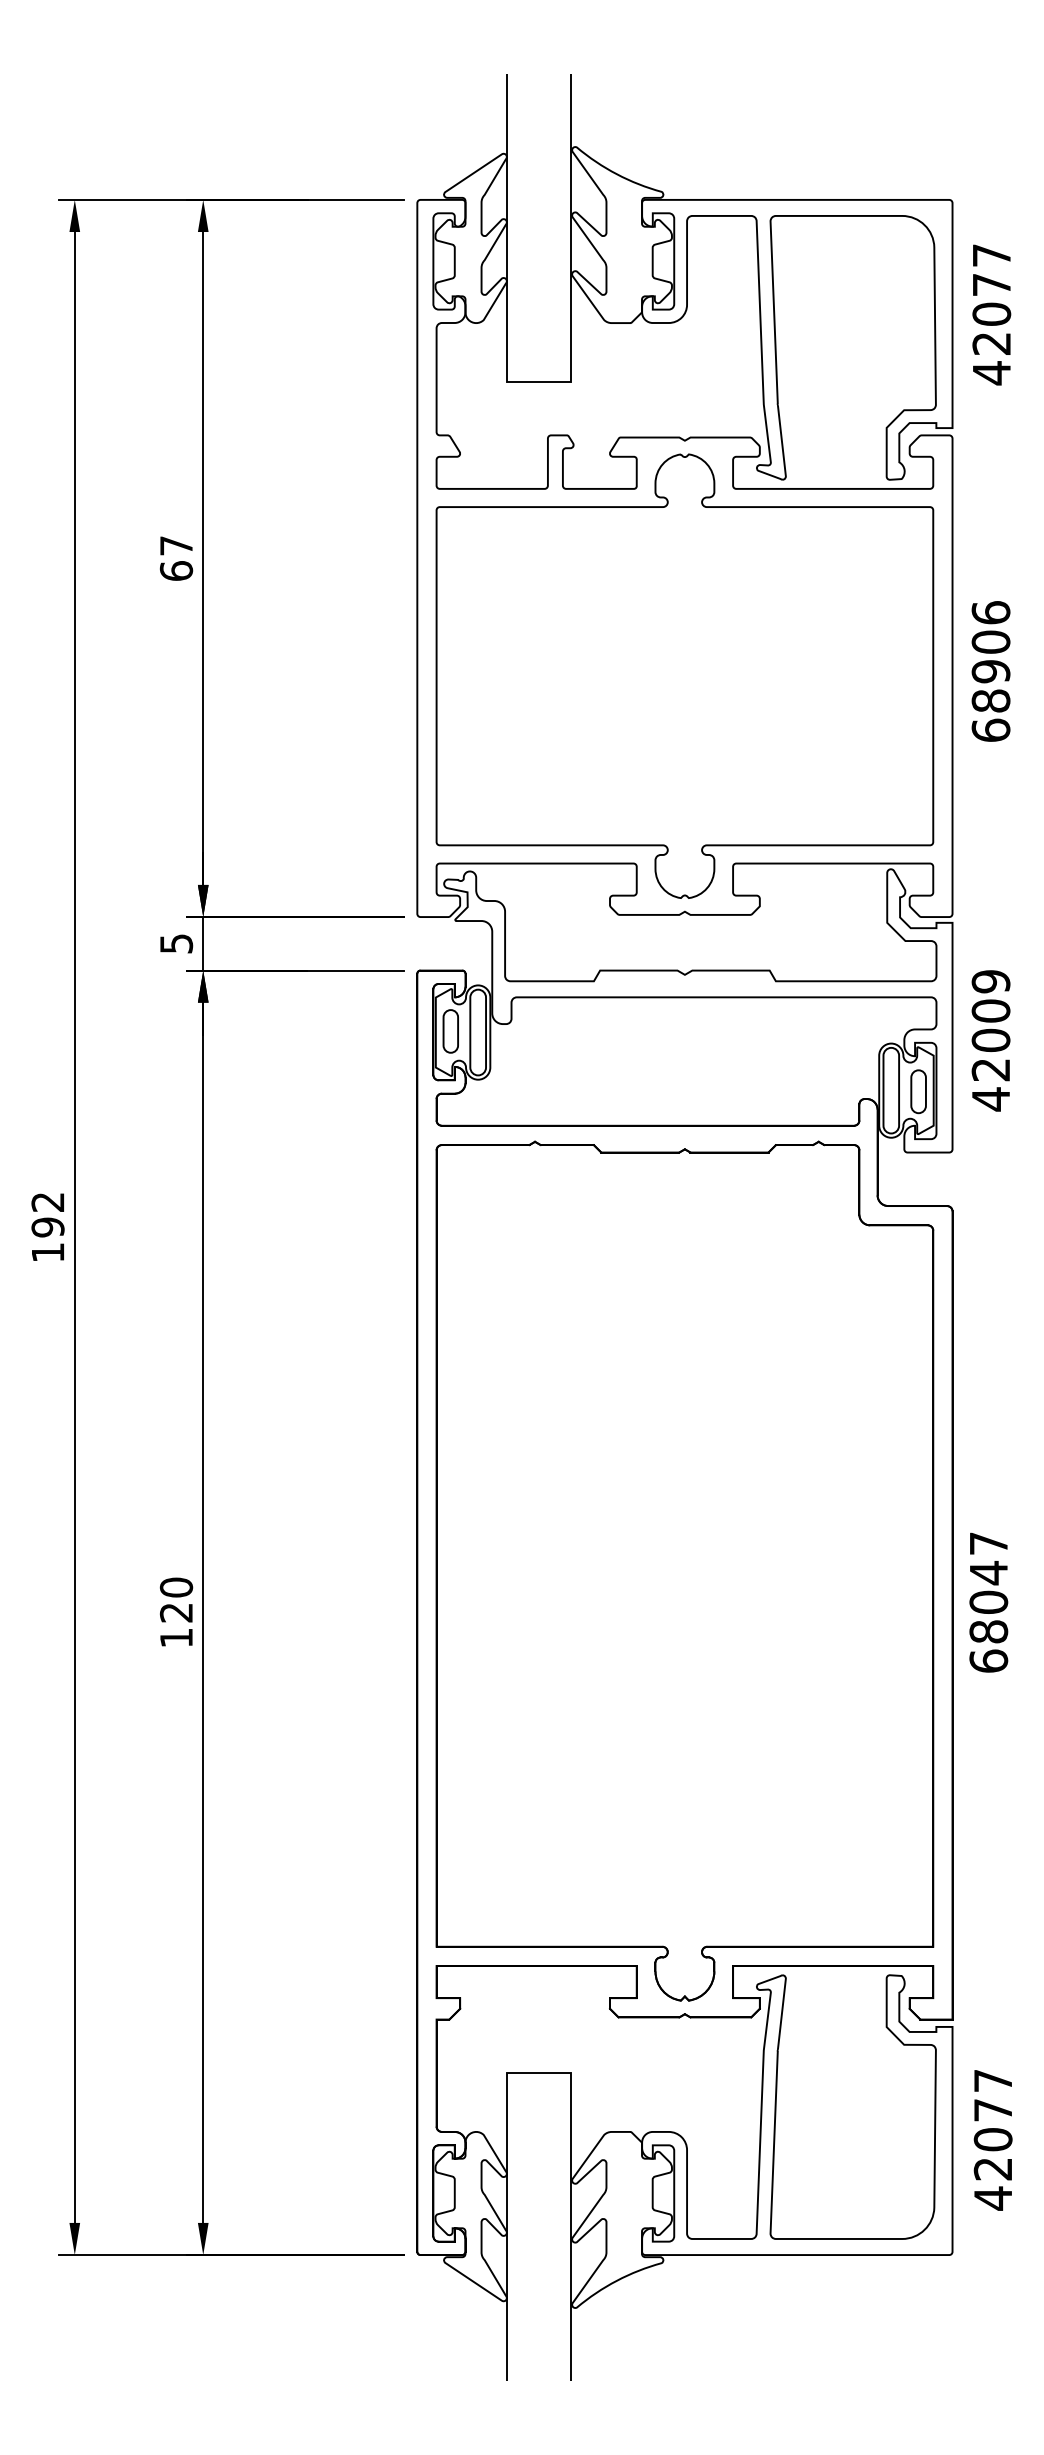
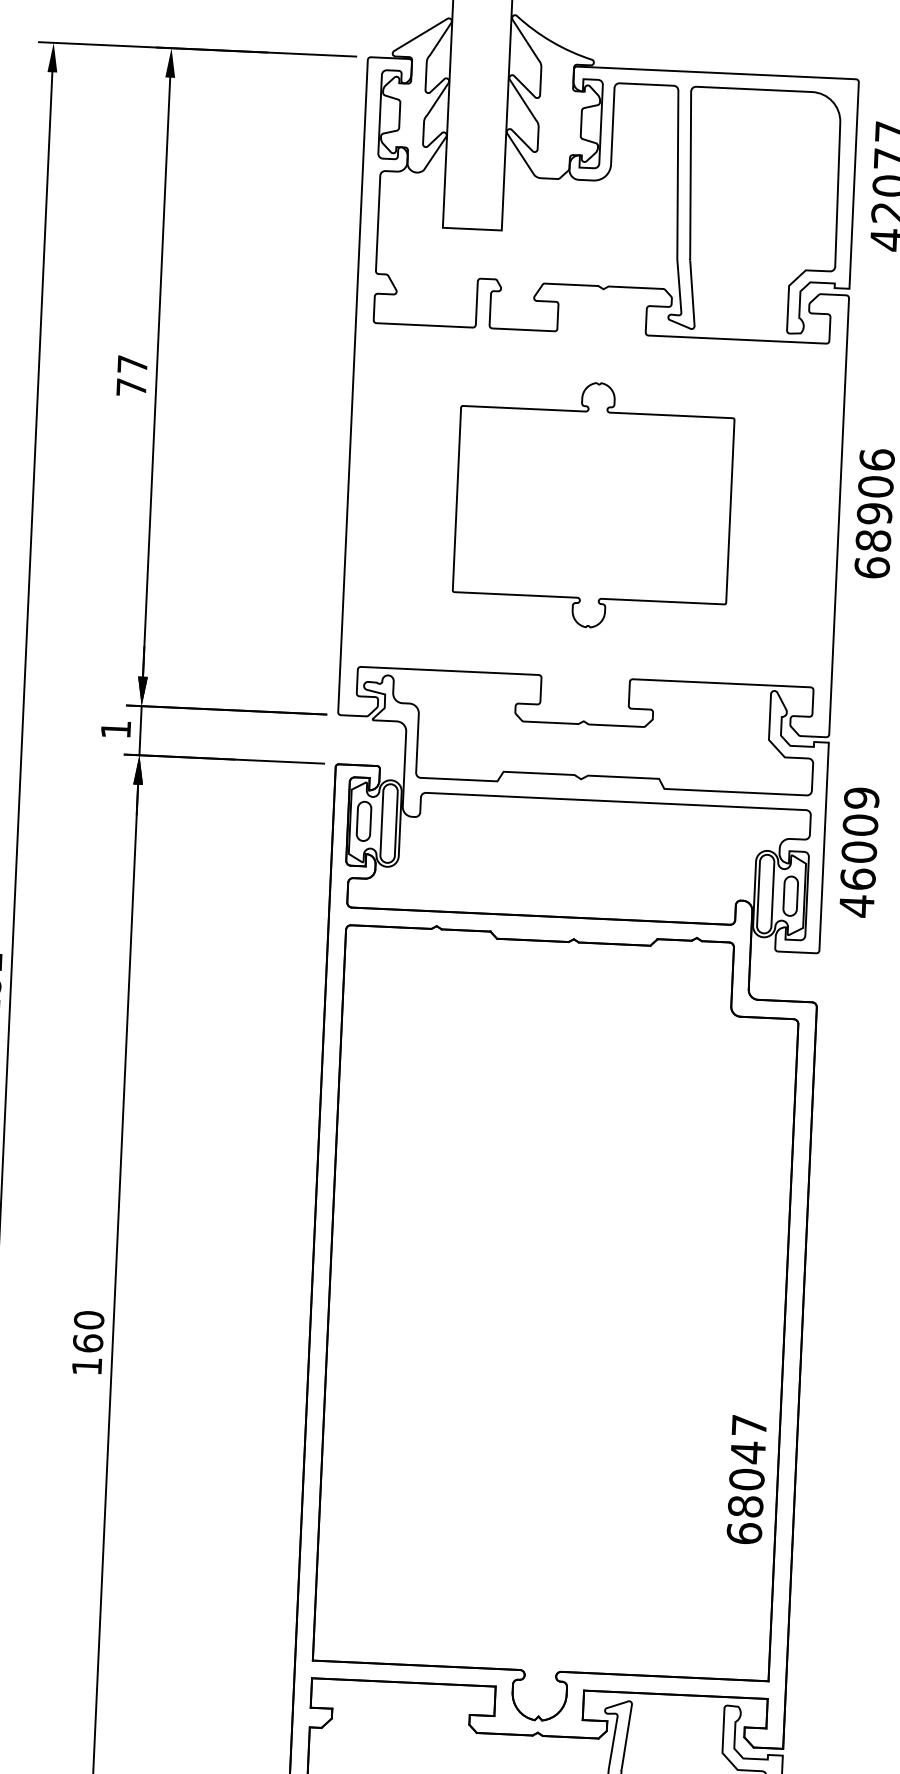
text: (176, 570) -> (131, 387), 67 -> 77
part: (684, 675) -> (593, 504), size x0.6
text: (176, 943) -> (116, 729), 5 -> 1
text: (990, 1069) -> (857, 878), 42009 -> 46009
text: (988, 1602) -> (746, 1479), moved
text: (176, 1612) -> (88, 1343), 120 -> 160

